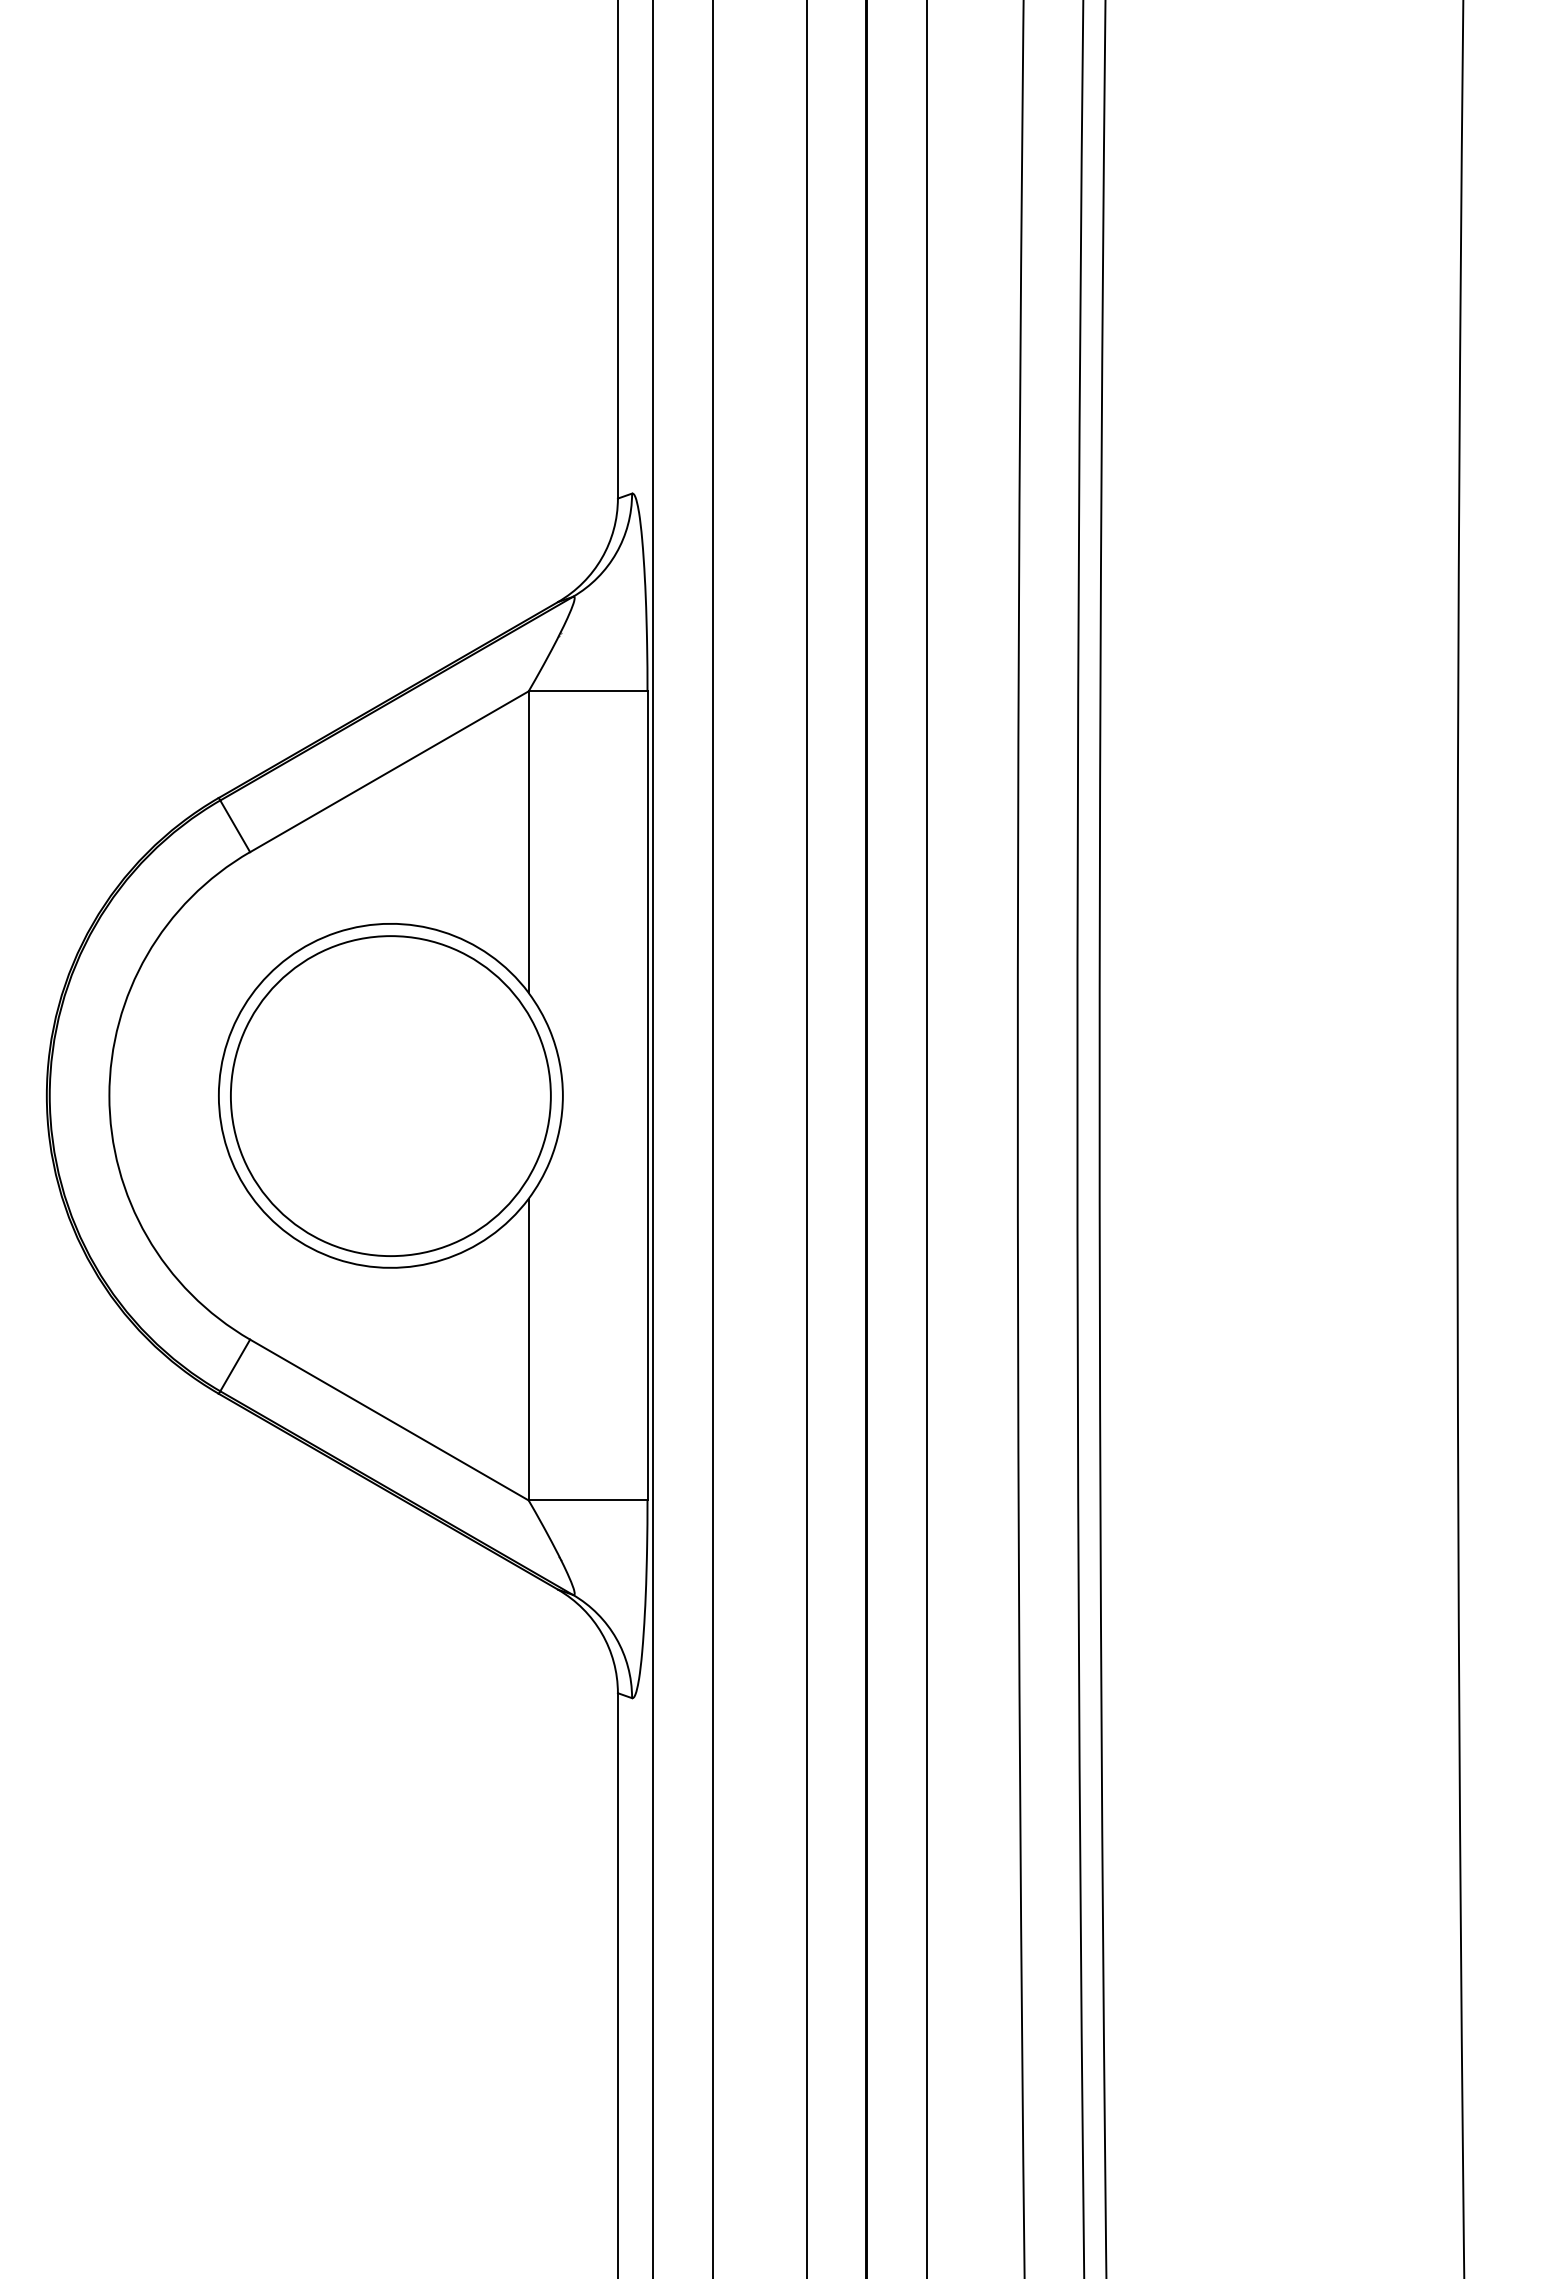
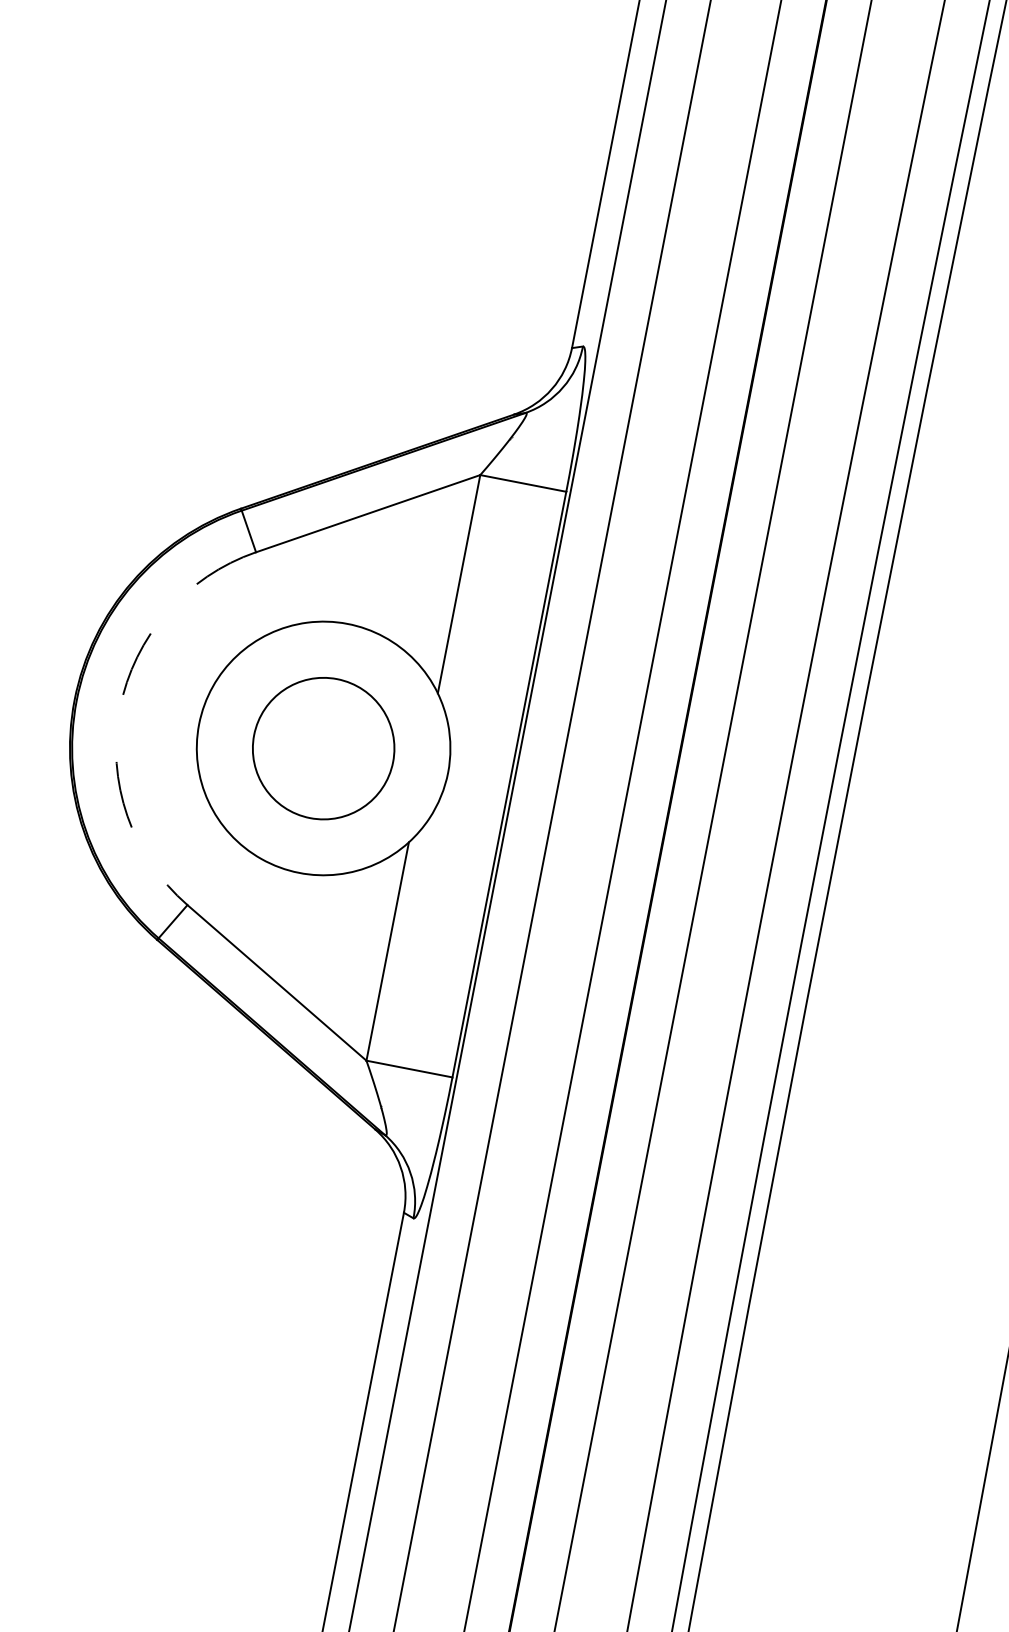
arc: (109, 1095) -> (120, 708), solid -> dashed
circle: (390, 1095) -> (323, 748), size x0.6

